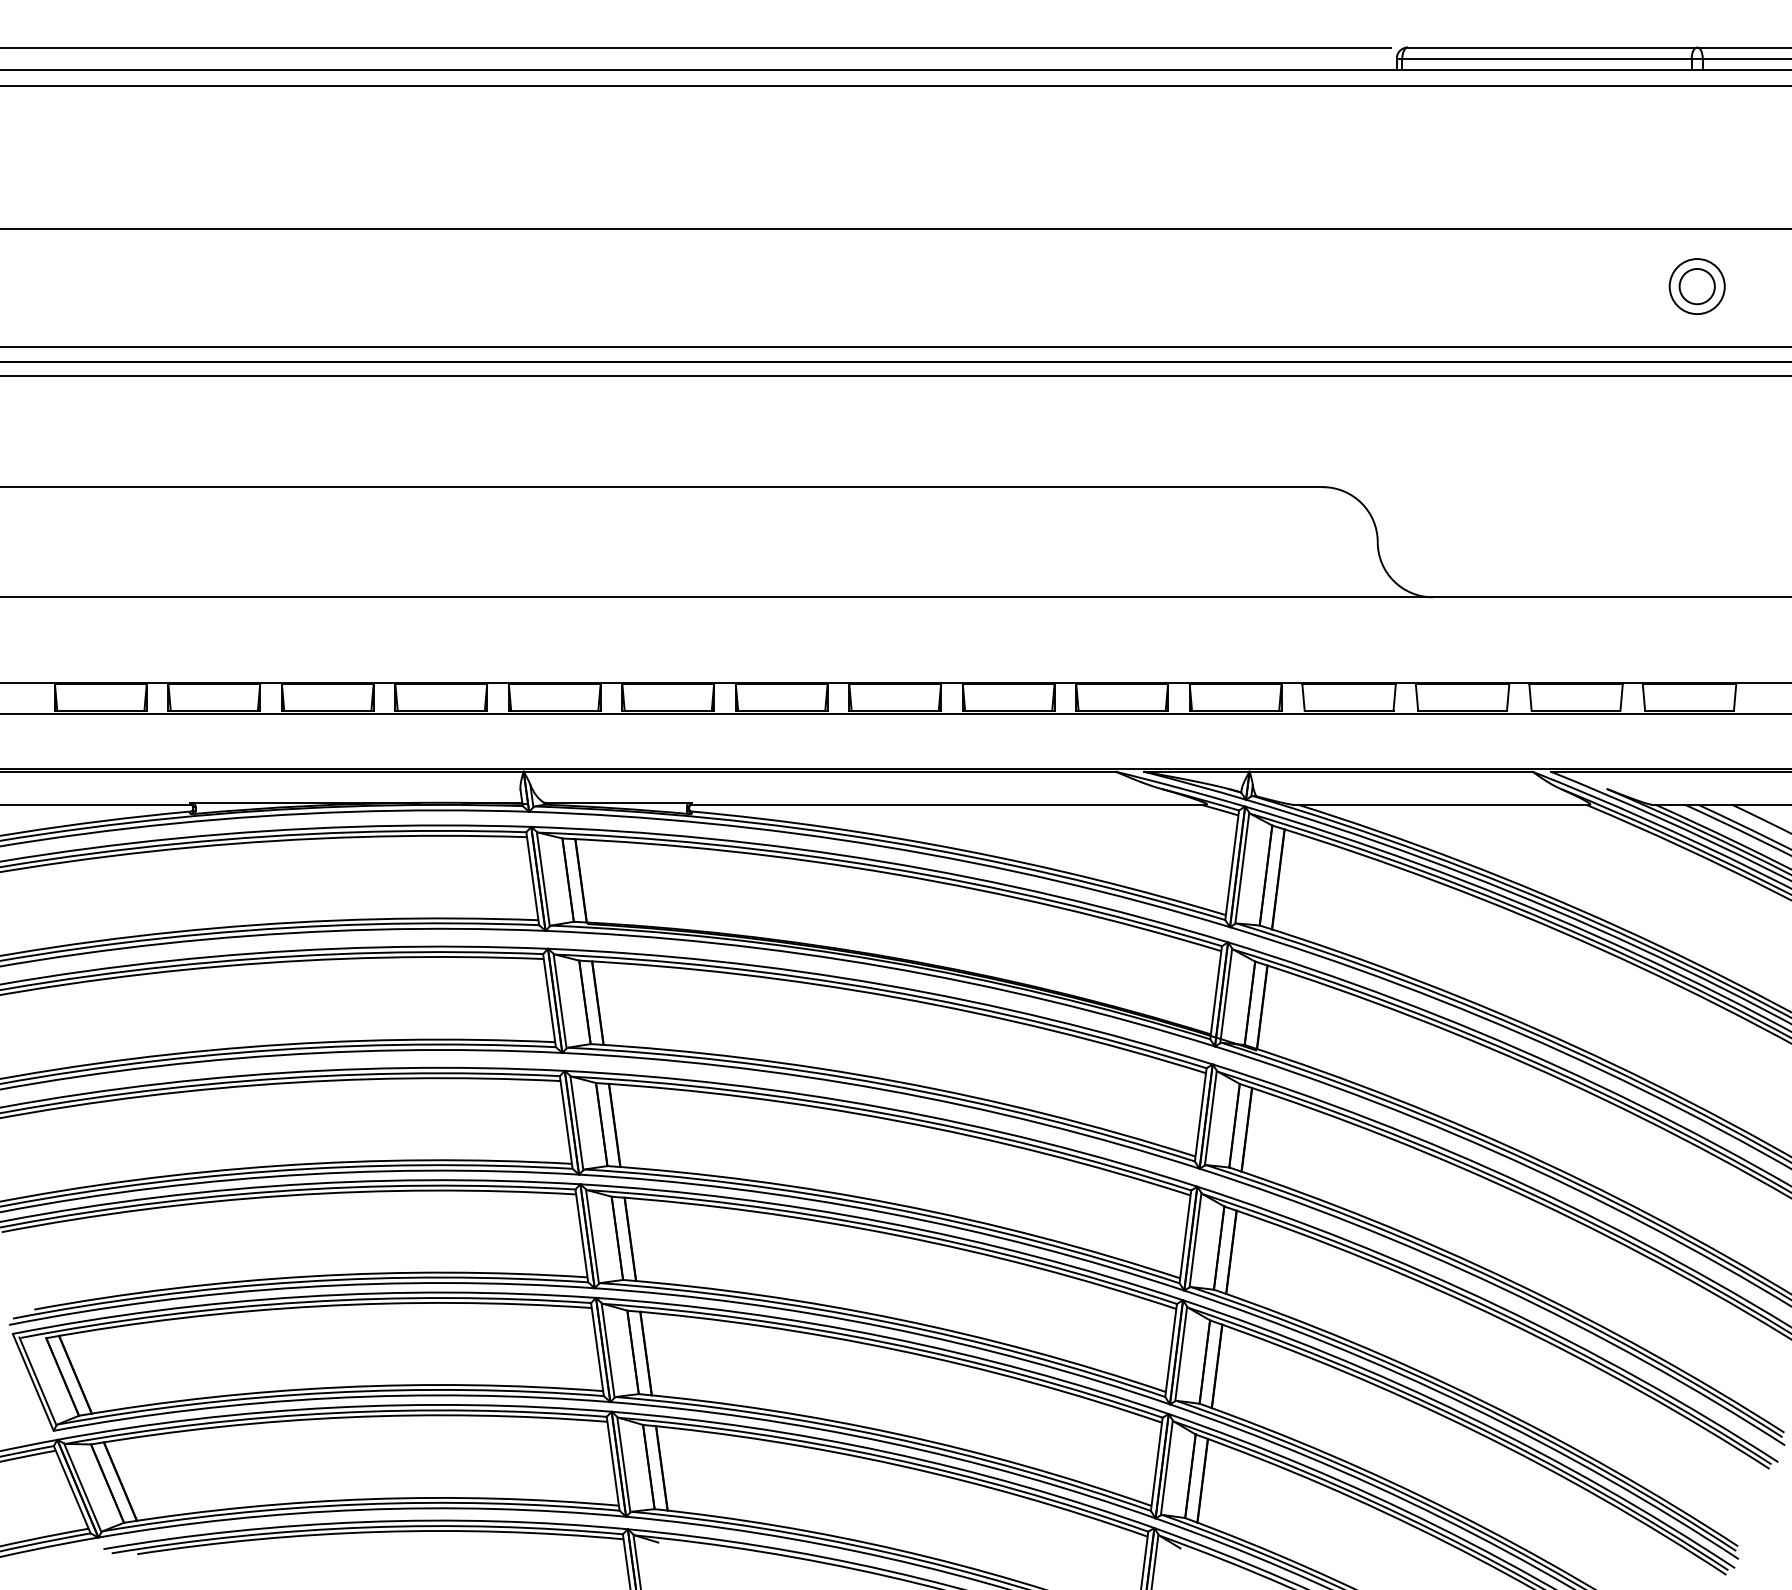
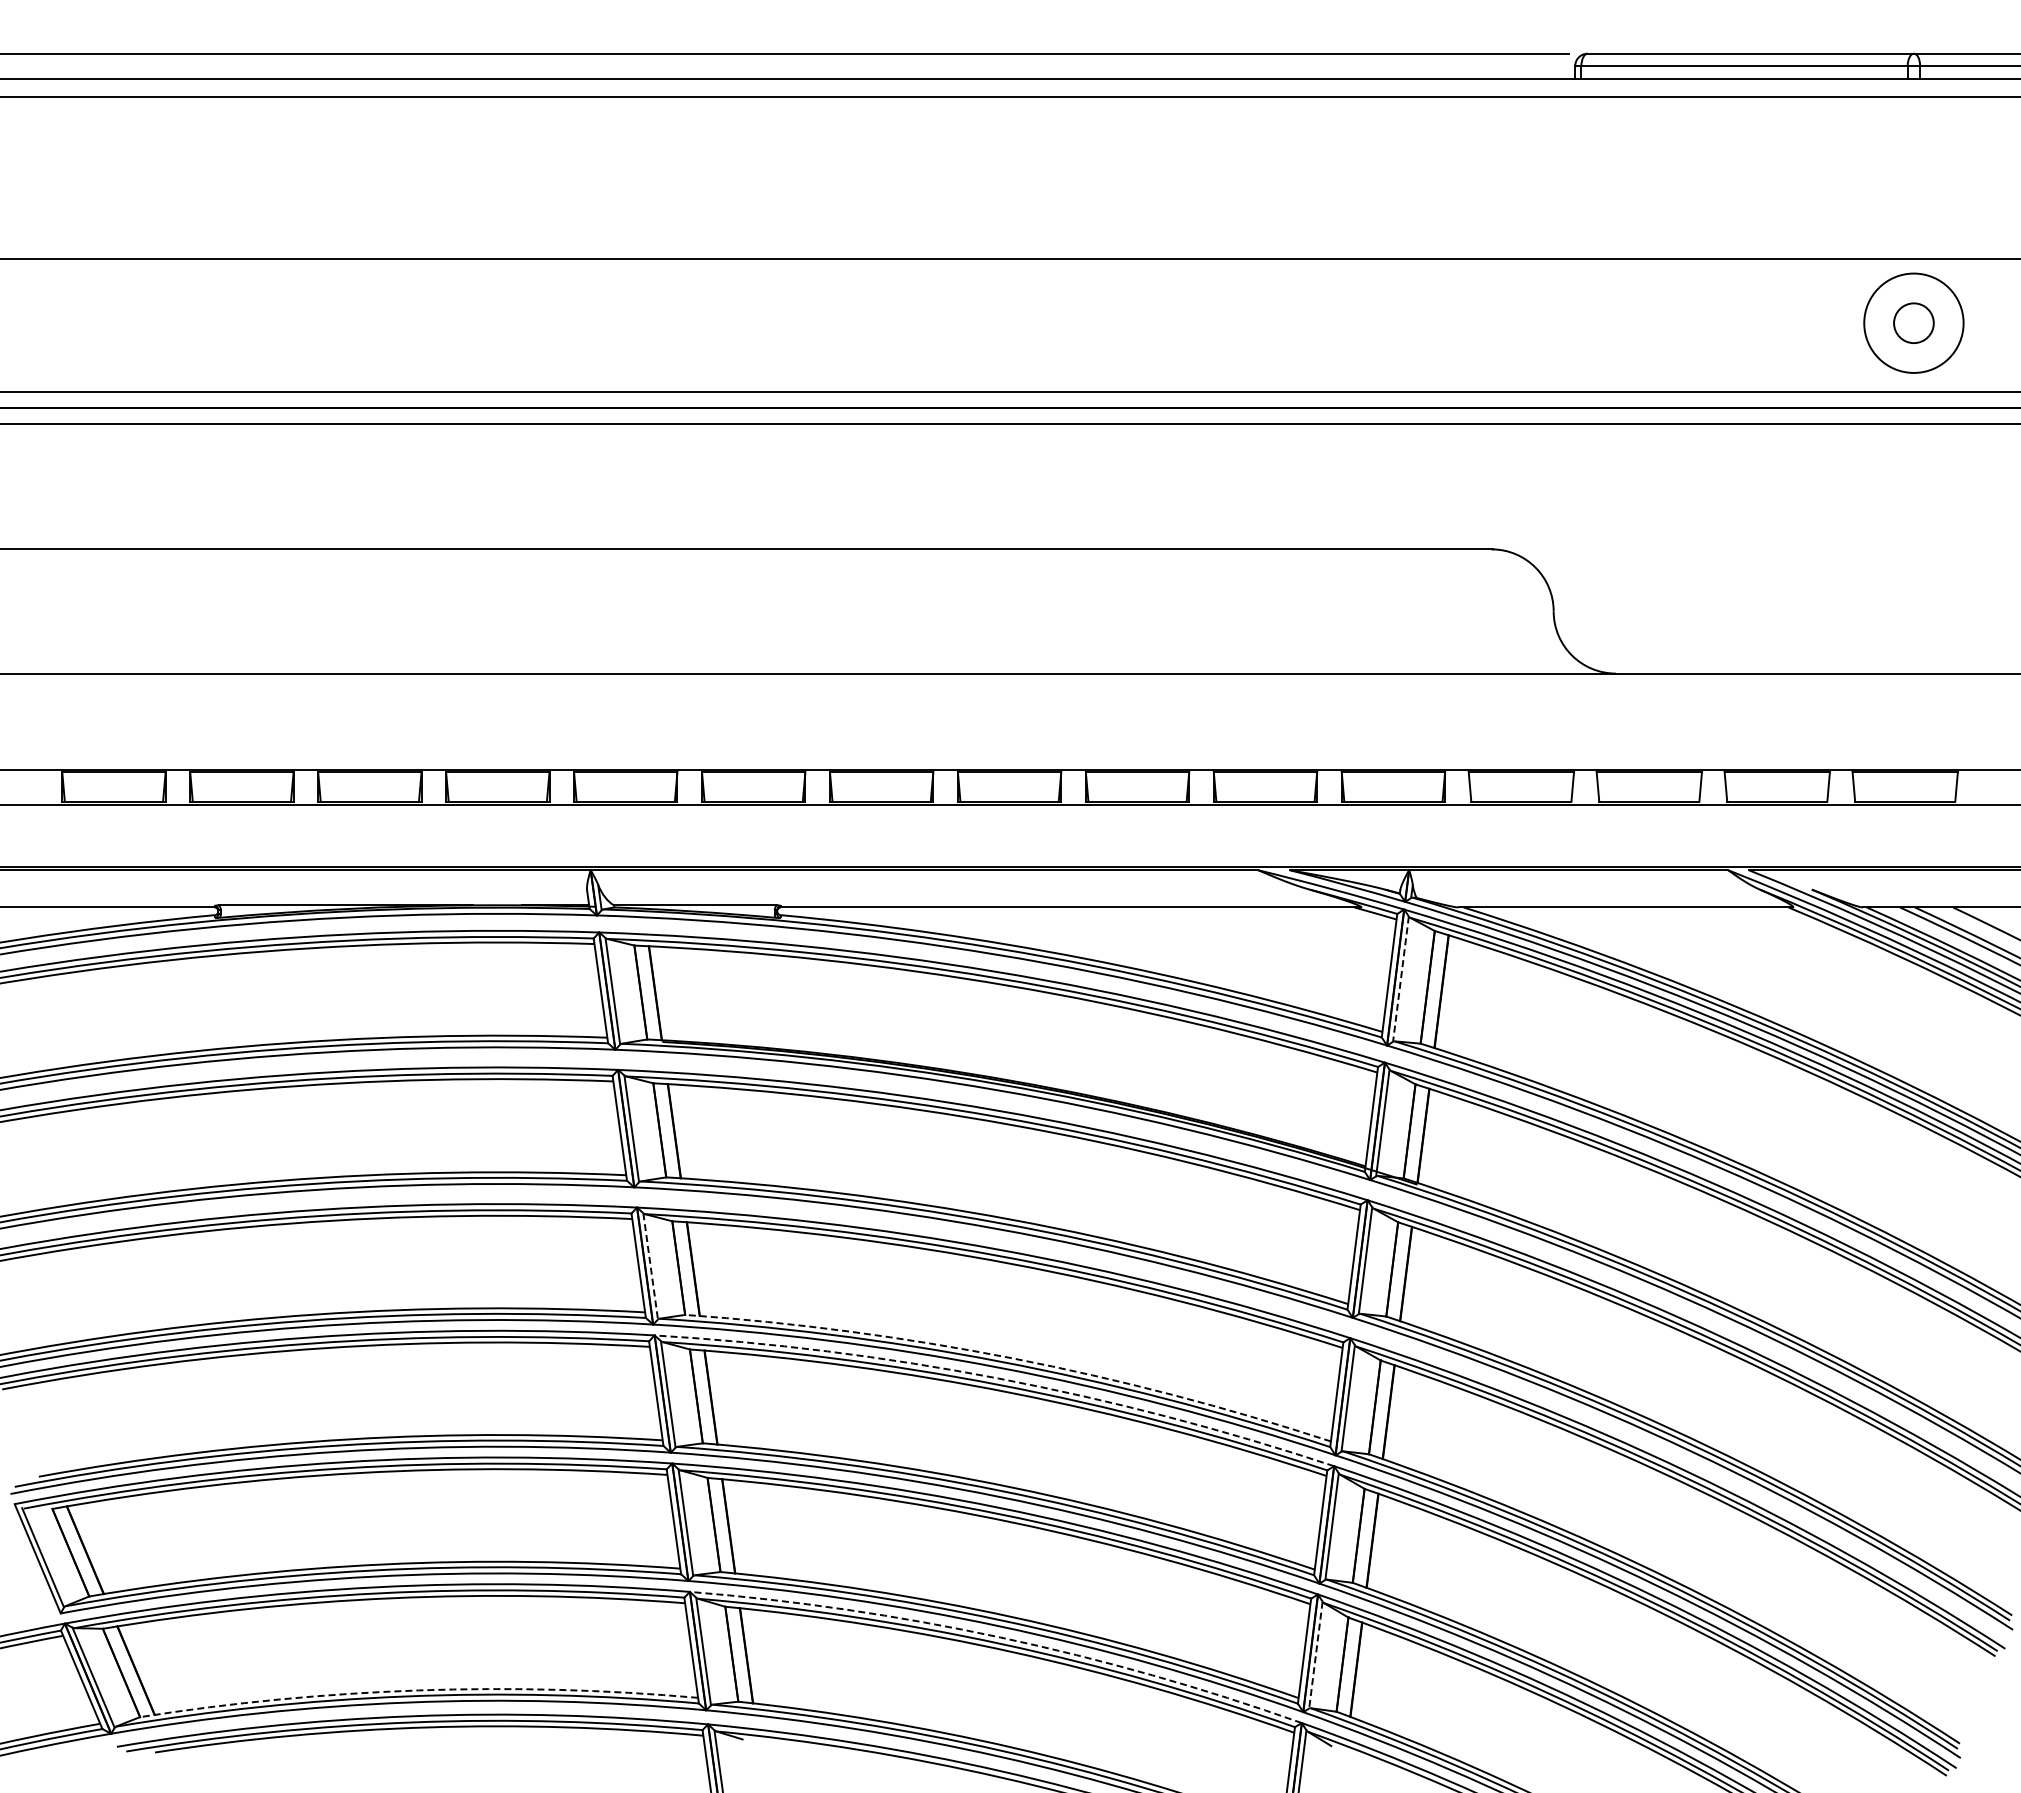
circle: (1696, 286) -> (1913, 323), size x1.6
line: (1241, 868) -> (1400, 979), solid -> dashed
line: (576, 1123) -> (650, 1266), solid -> dashed
arc: (896, 1204) -> (1011, 1358), solid -> dashed
arc: (885, 1222) -> (998, 1378), solid -> dashed
arc: (887, 1452) -> (1000, 1637), solid -> dashed
line: (1166, 1468) -> (1315, 1655), solid -> dashed
arc: (370, 1499) -> (418, 1690), solid -> dashed

